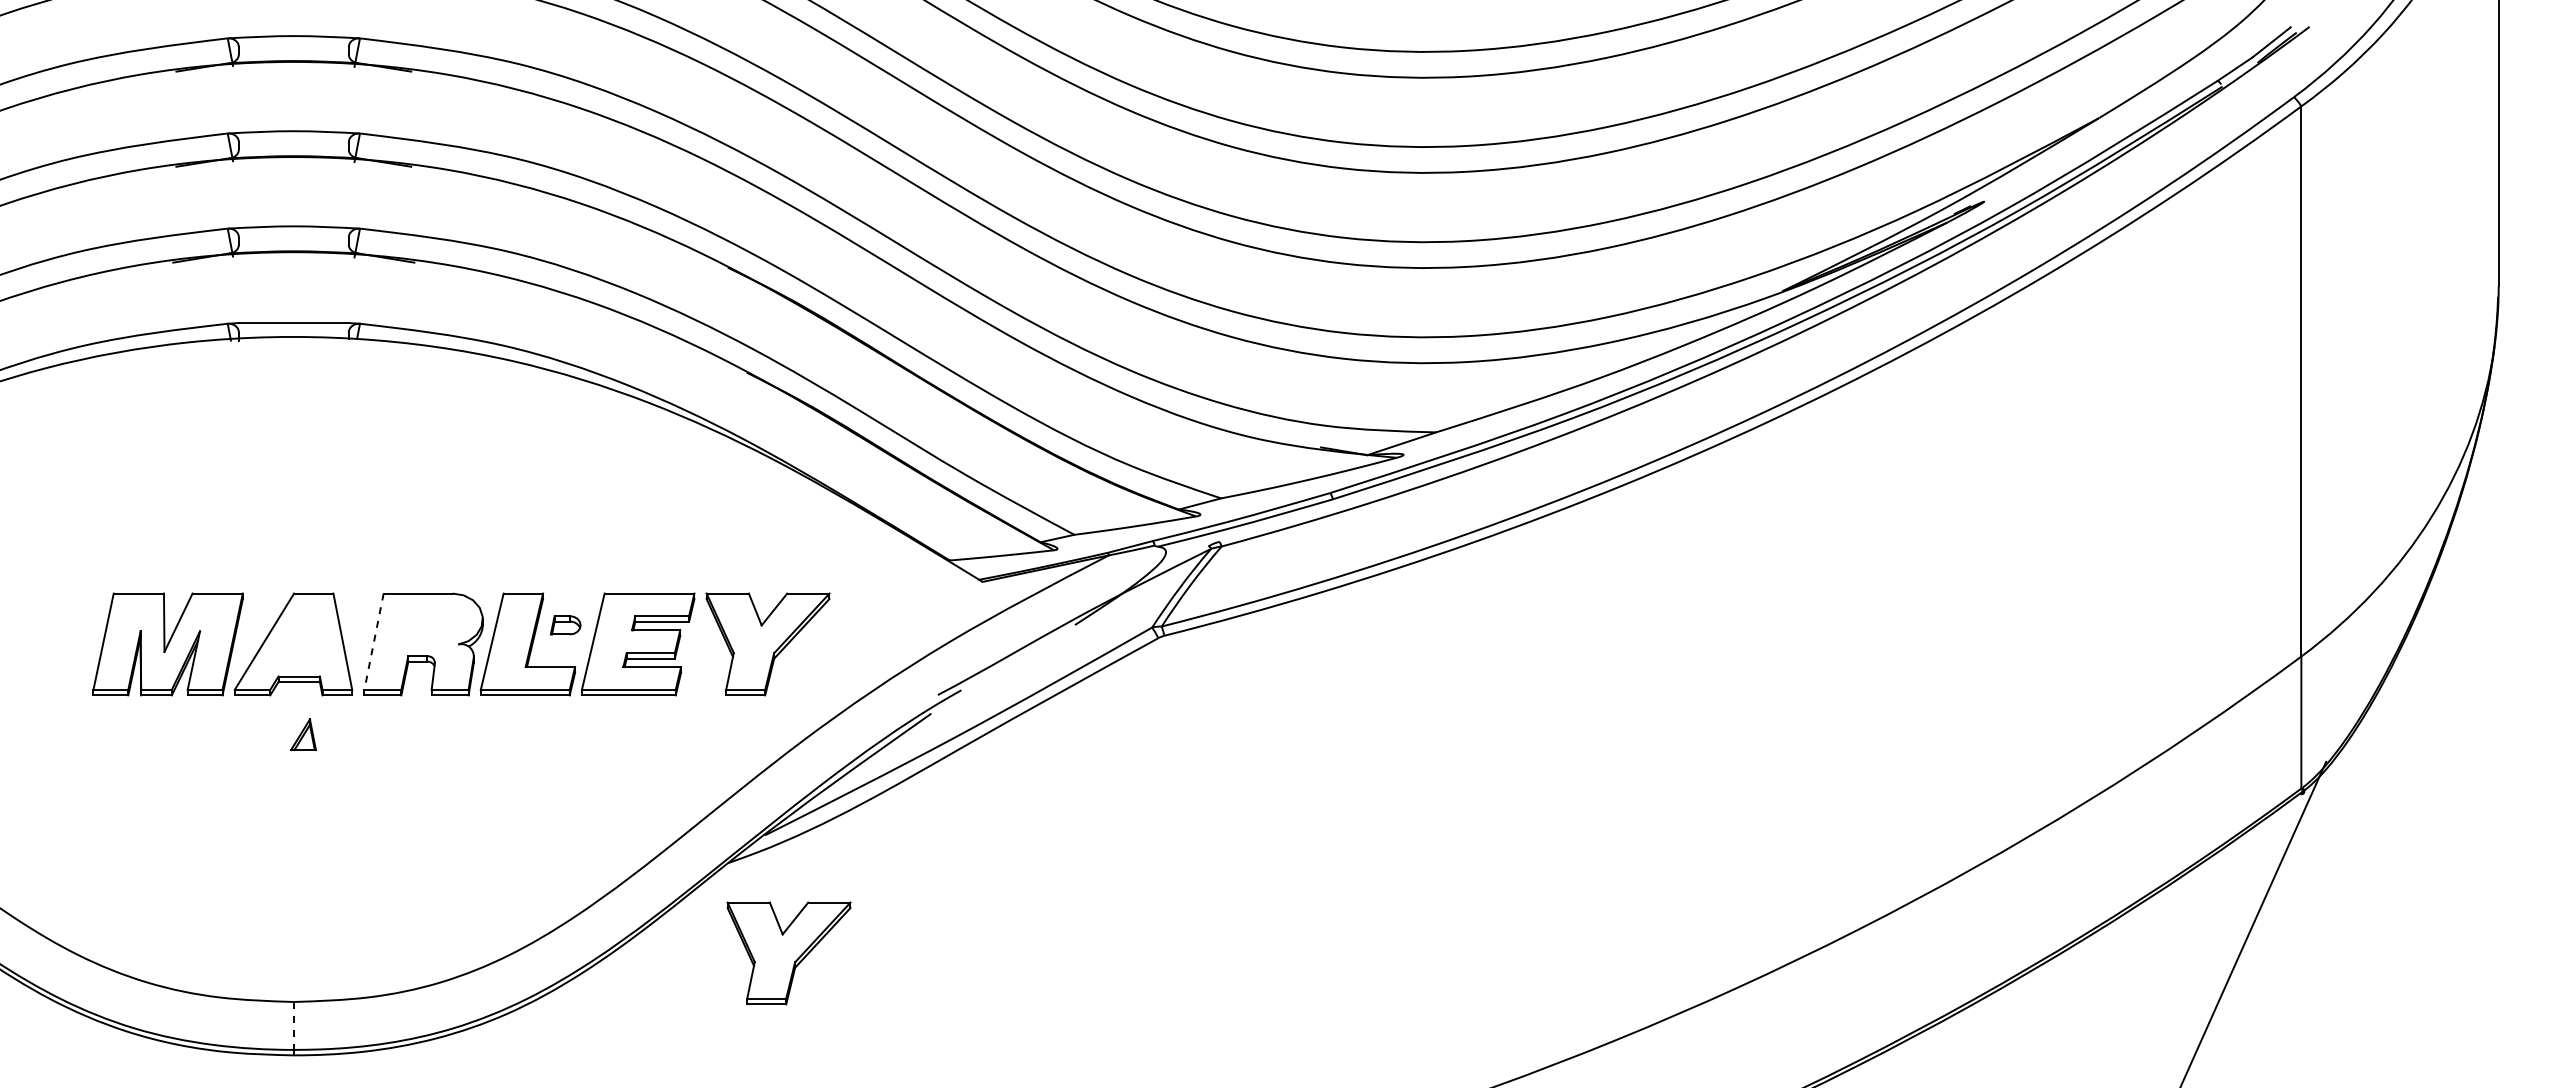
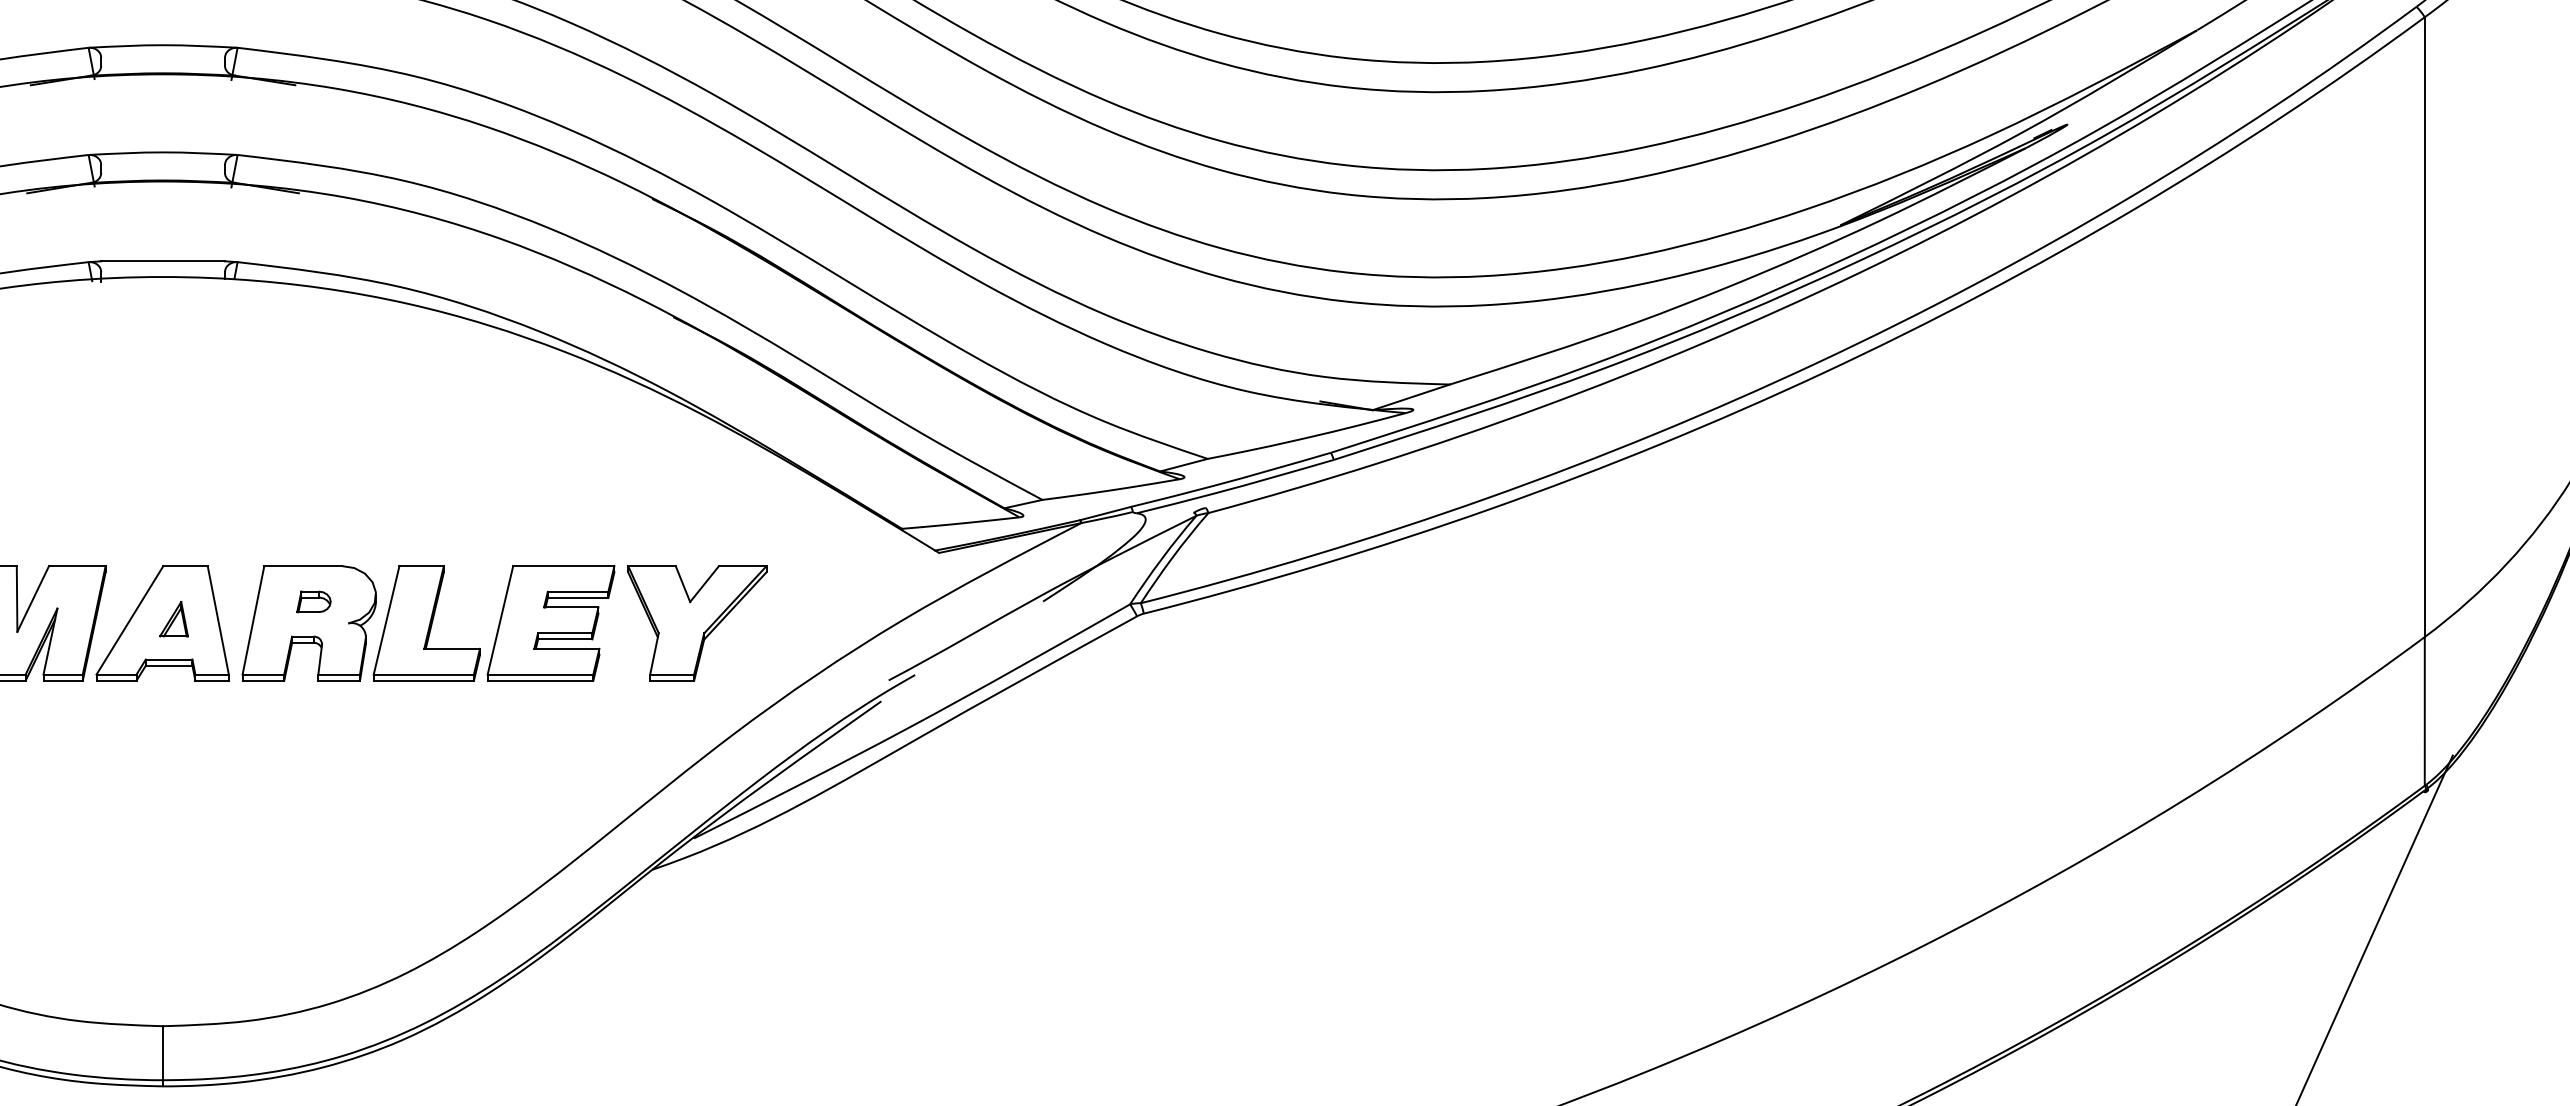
part: (565, 625) -> (313, 602), moved
line: (373, 642) -> (252, 621), dashed -> solid
part: (303, 734) -> (173, 618), moved
part: (788, 953) -> (720, 971), removed
line: (293, 1025) -> (162, 1052), dashed -> solid

